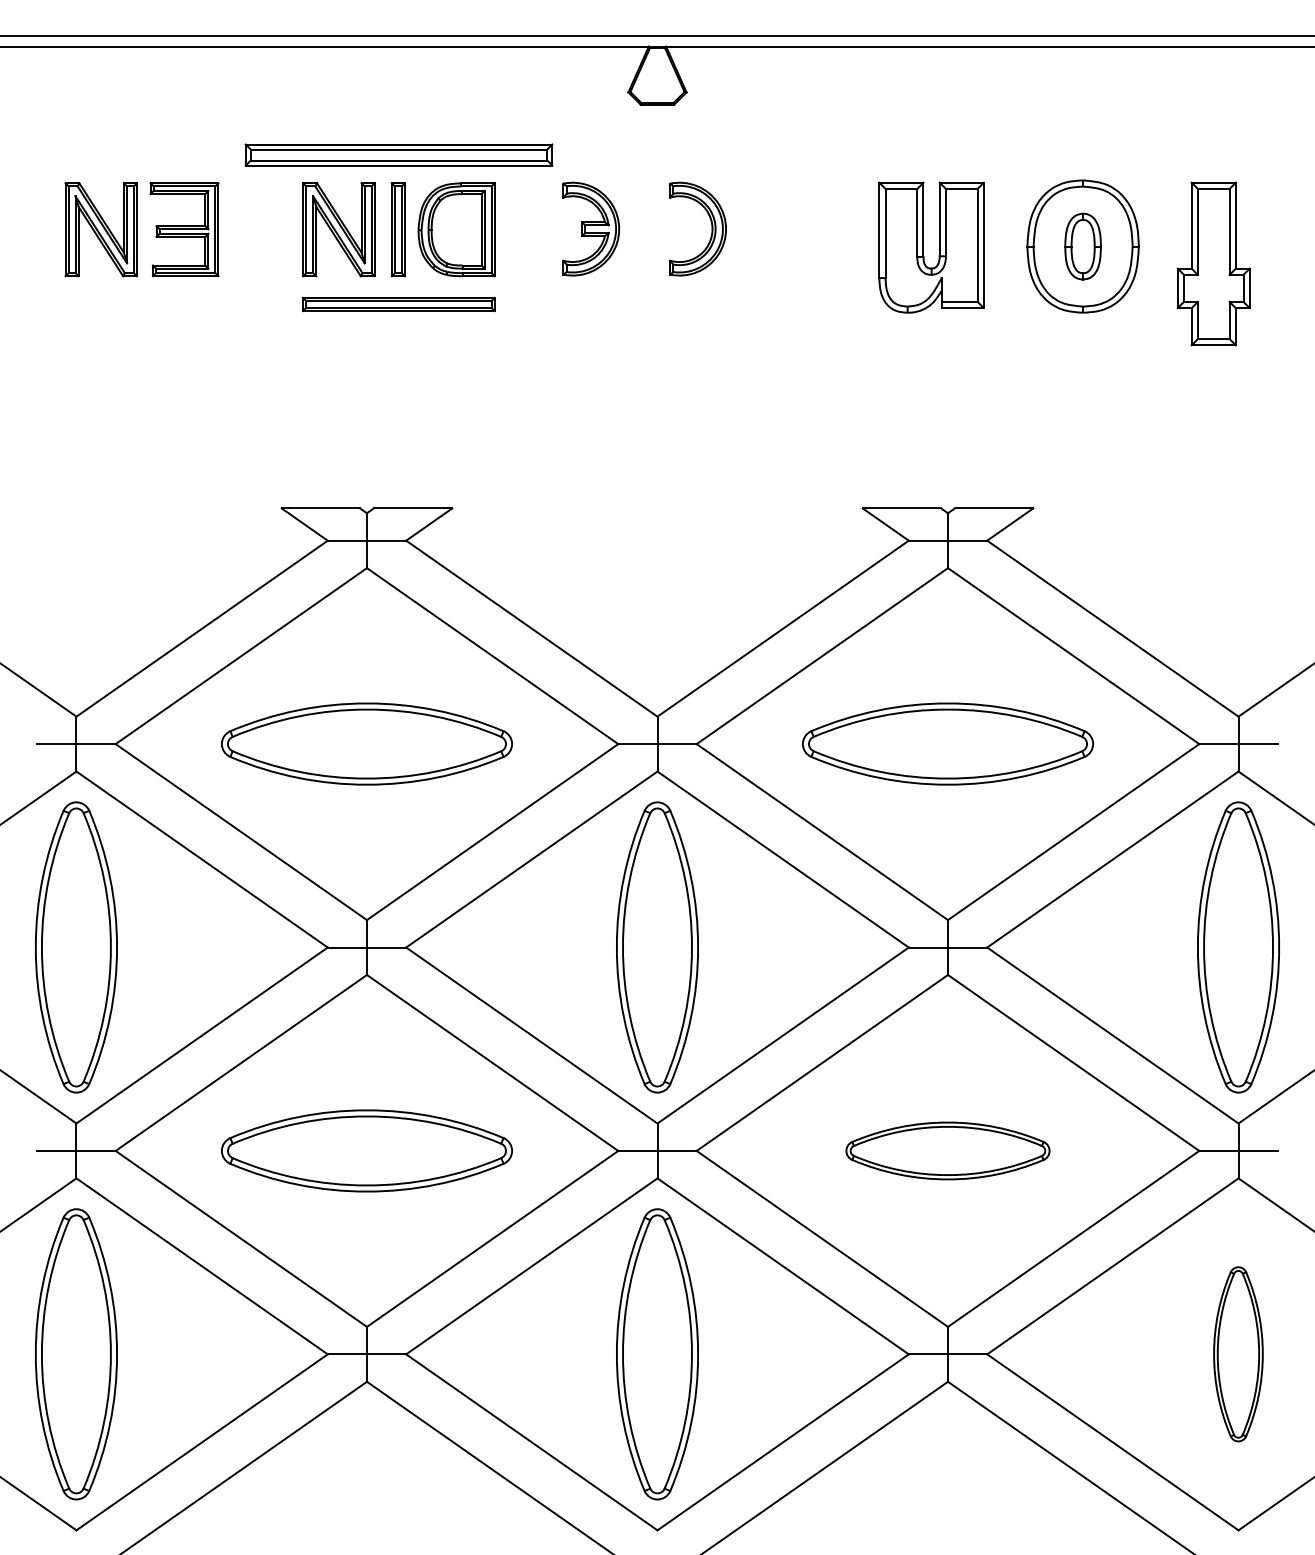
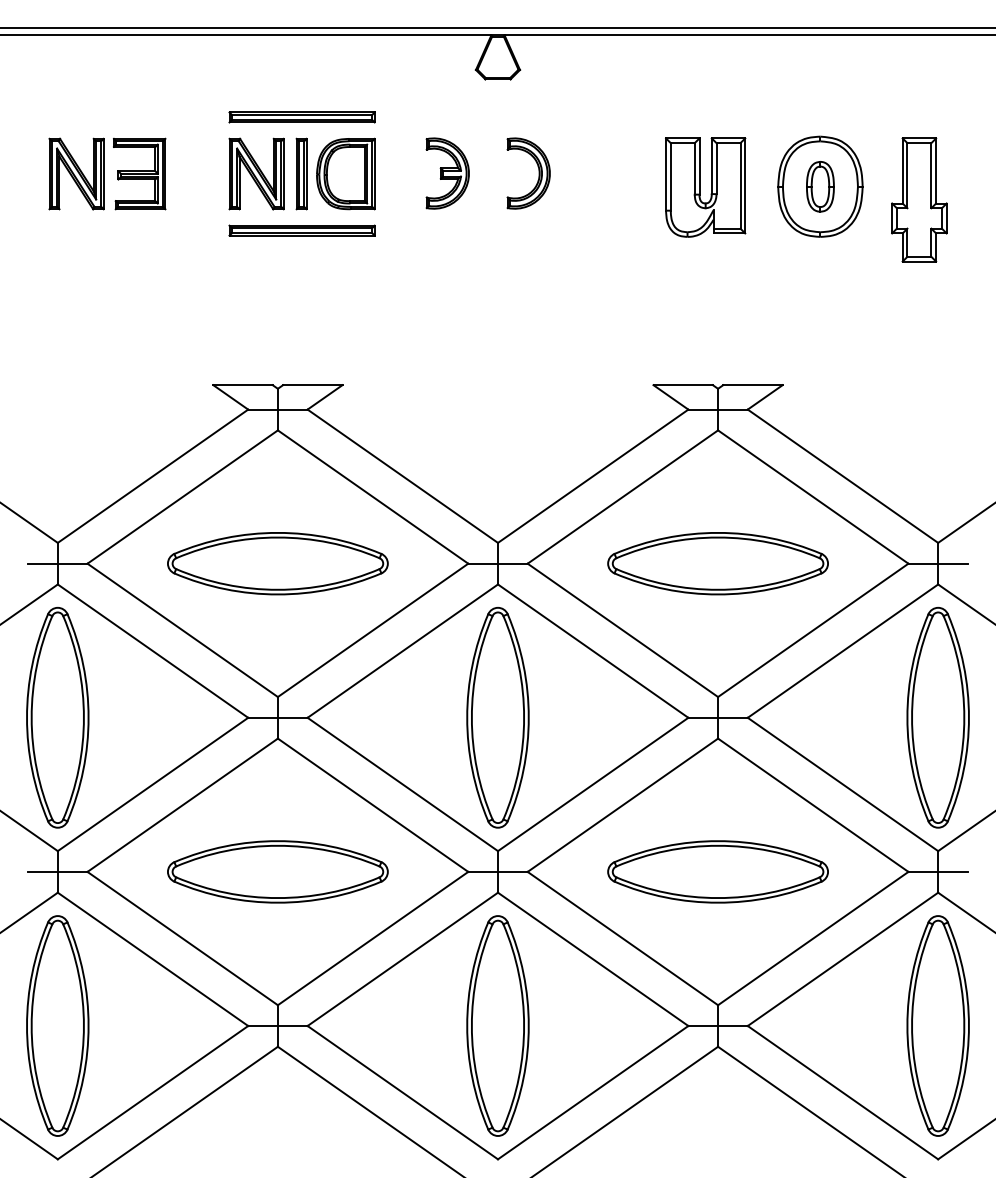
part: (398, 155) -> (301, 117), size x0.62
part: (947, 1150) -> (717, 871), size x1.43
part: (1237, 1353) -> (937, 1025), size x1.67

